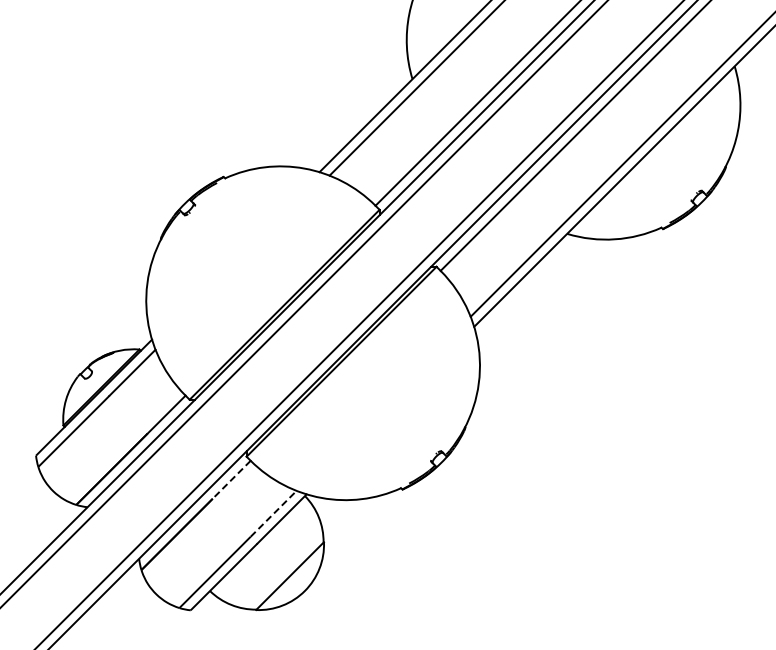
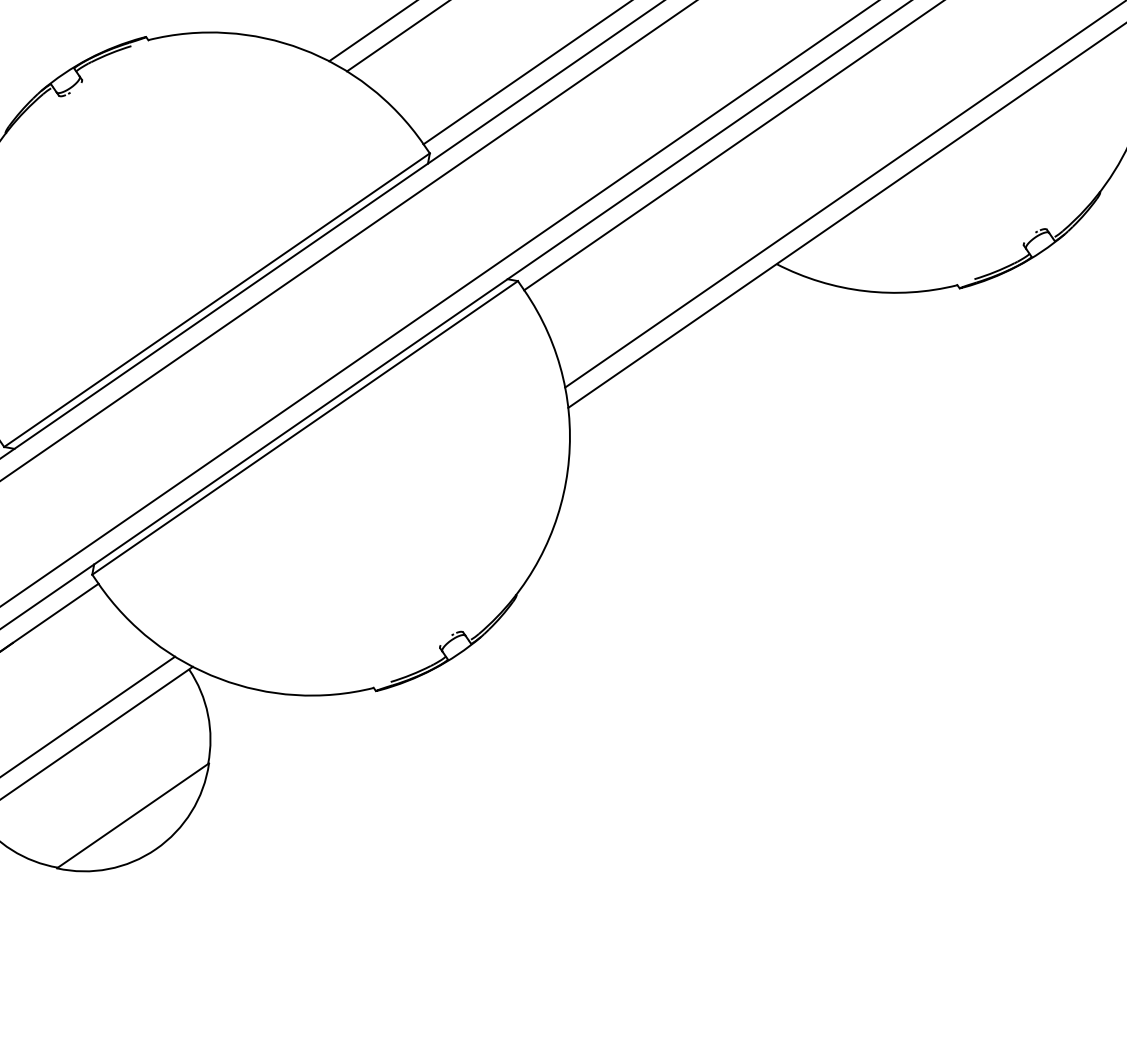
line: (231, 479) -> (55, 612), dashed -> solid
line: (274, 513) -> (125, 691), dashed -> solid

